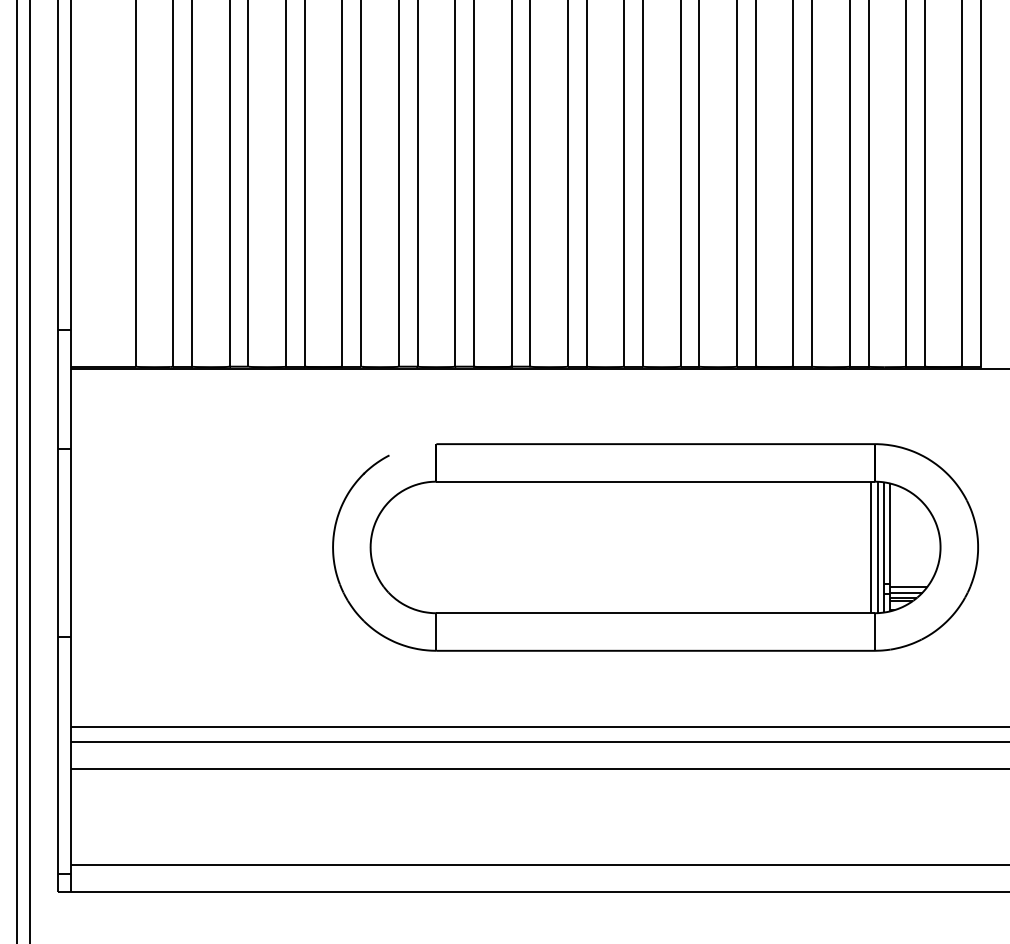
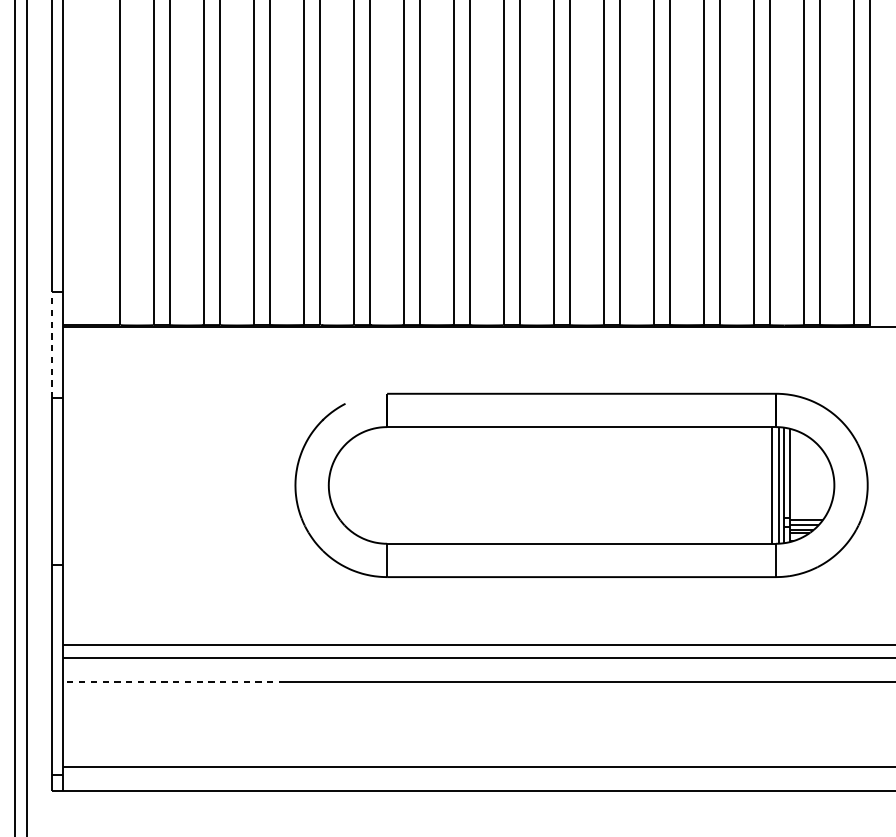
line: (58, 389) -> (51, 345), solid -> dashed
line: (195, 768) -> (173, 681), solid -> dashed

